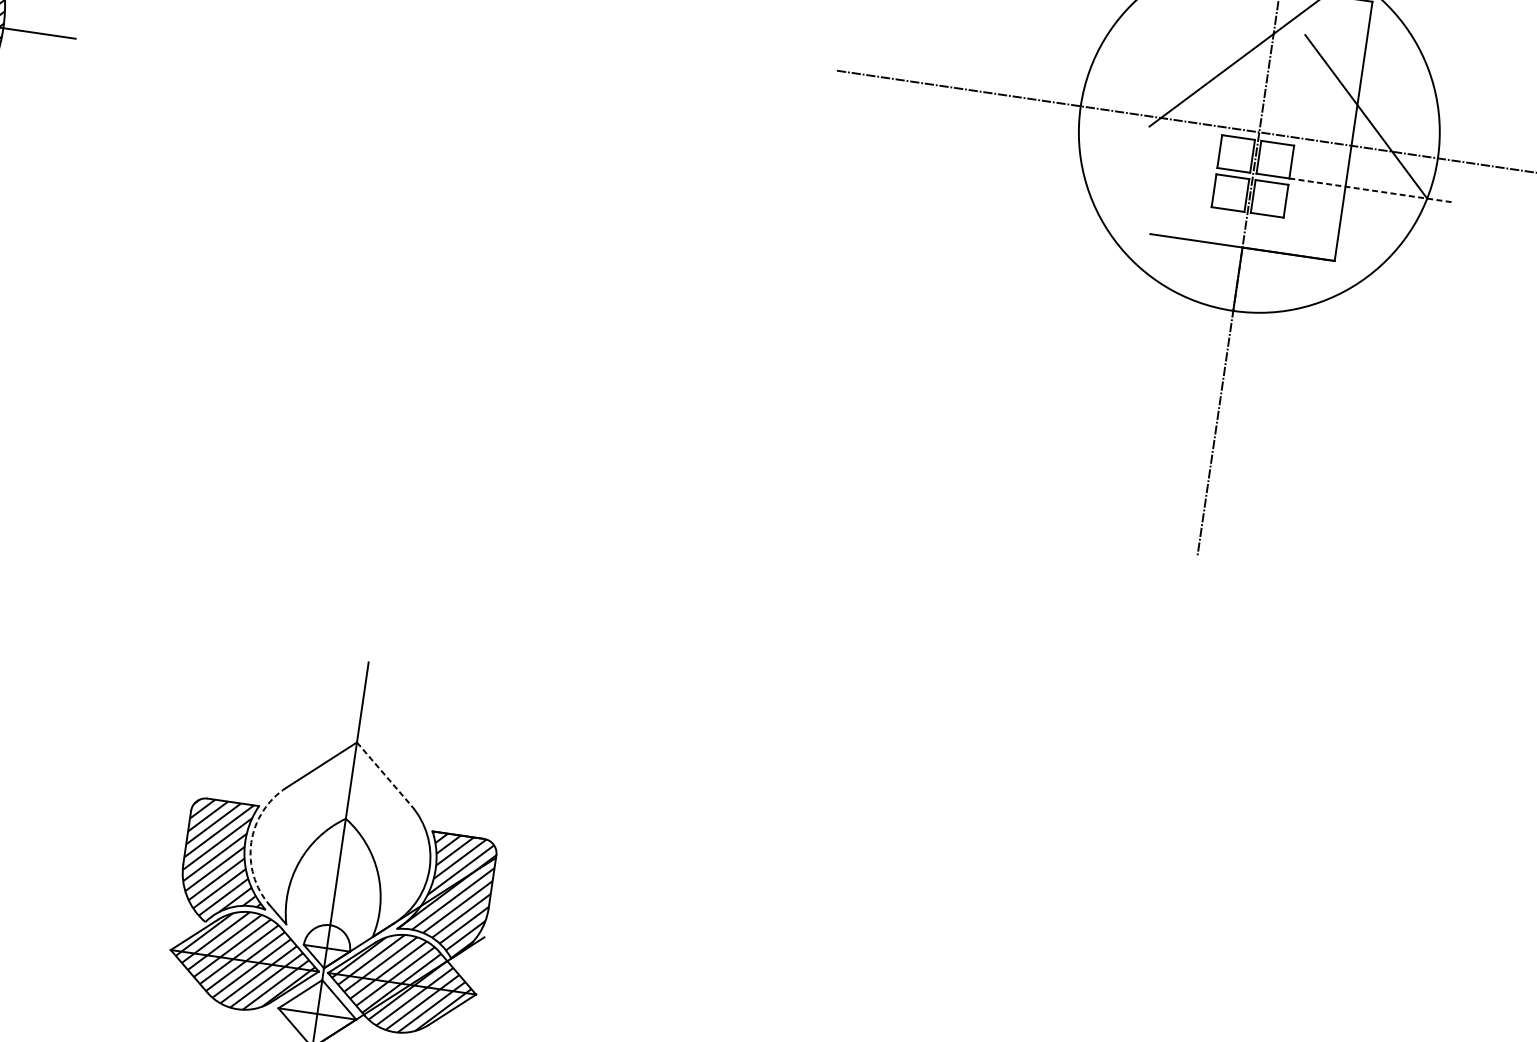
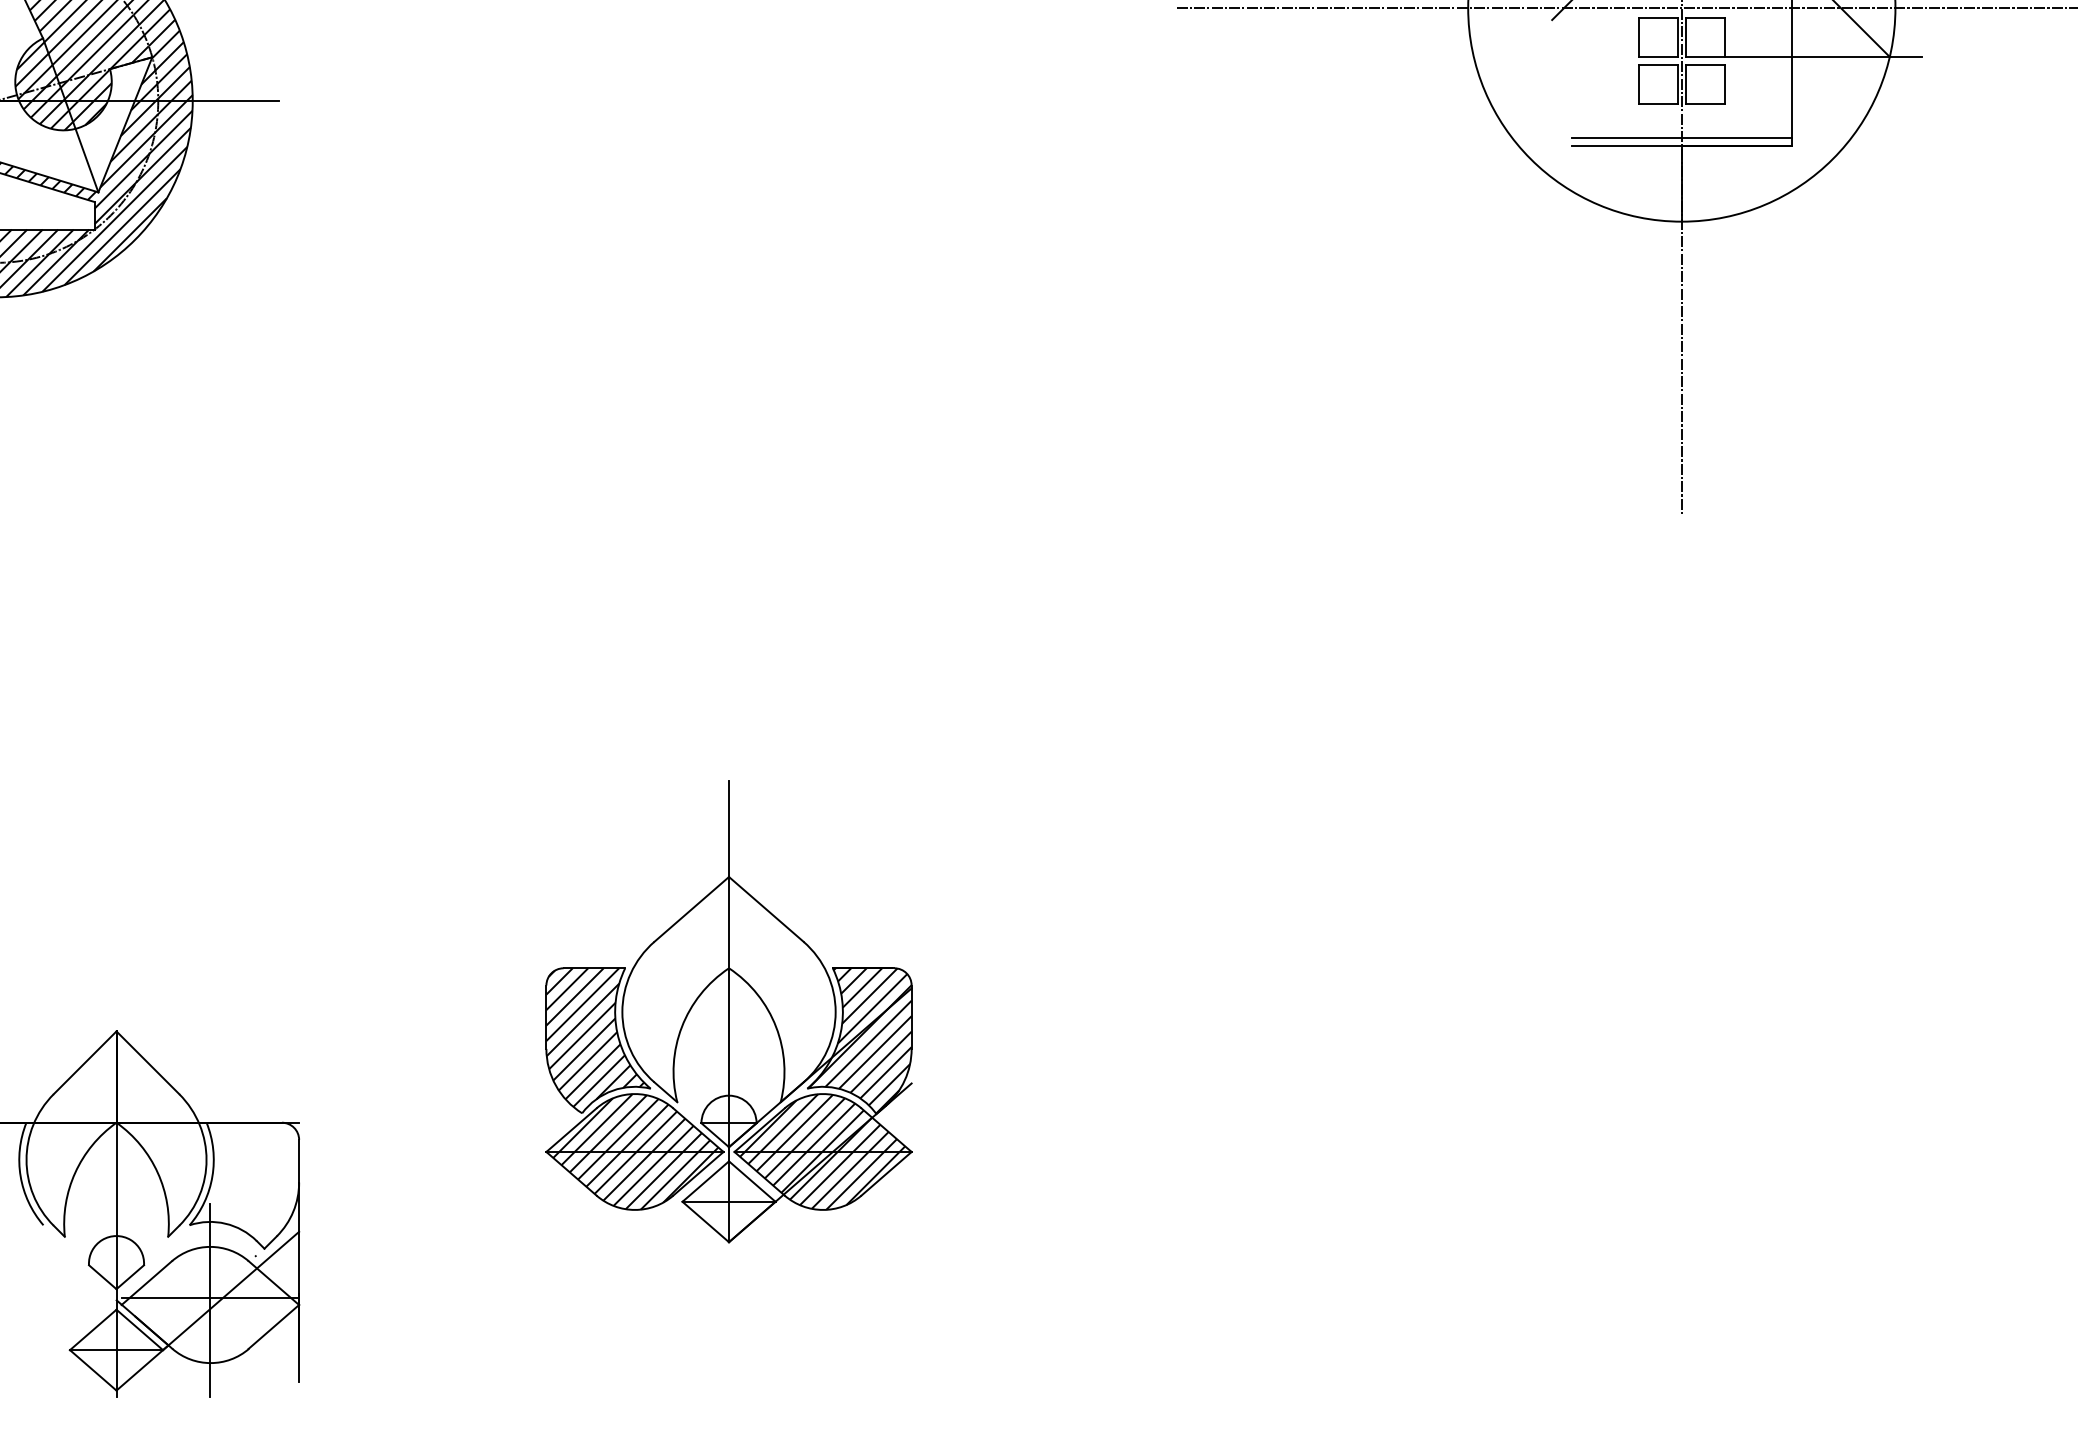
line: (1371, 190) -> (1823, 56), dashed -> solid
line: (1243, 241) -> (1681, 138), added
line: (384, 774) -> (766, 909), dashed -> solid
arc: (251, 842) -> (622, 1012), dashed -> solid

